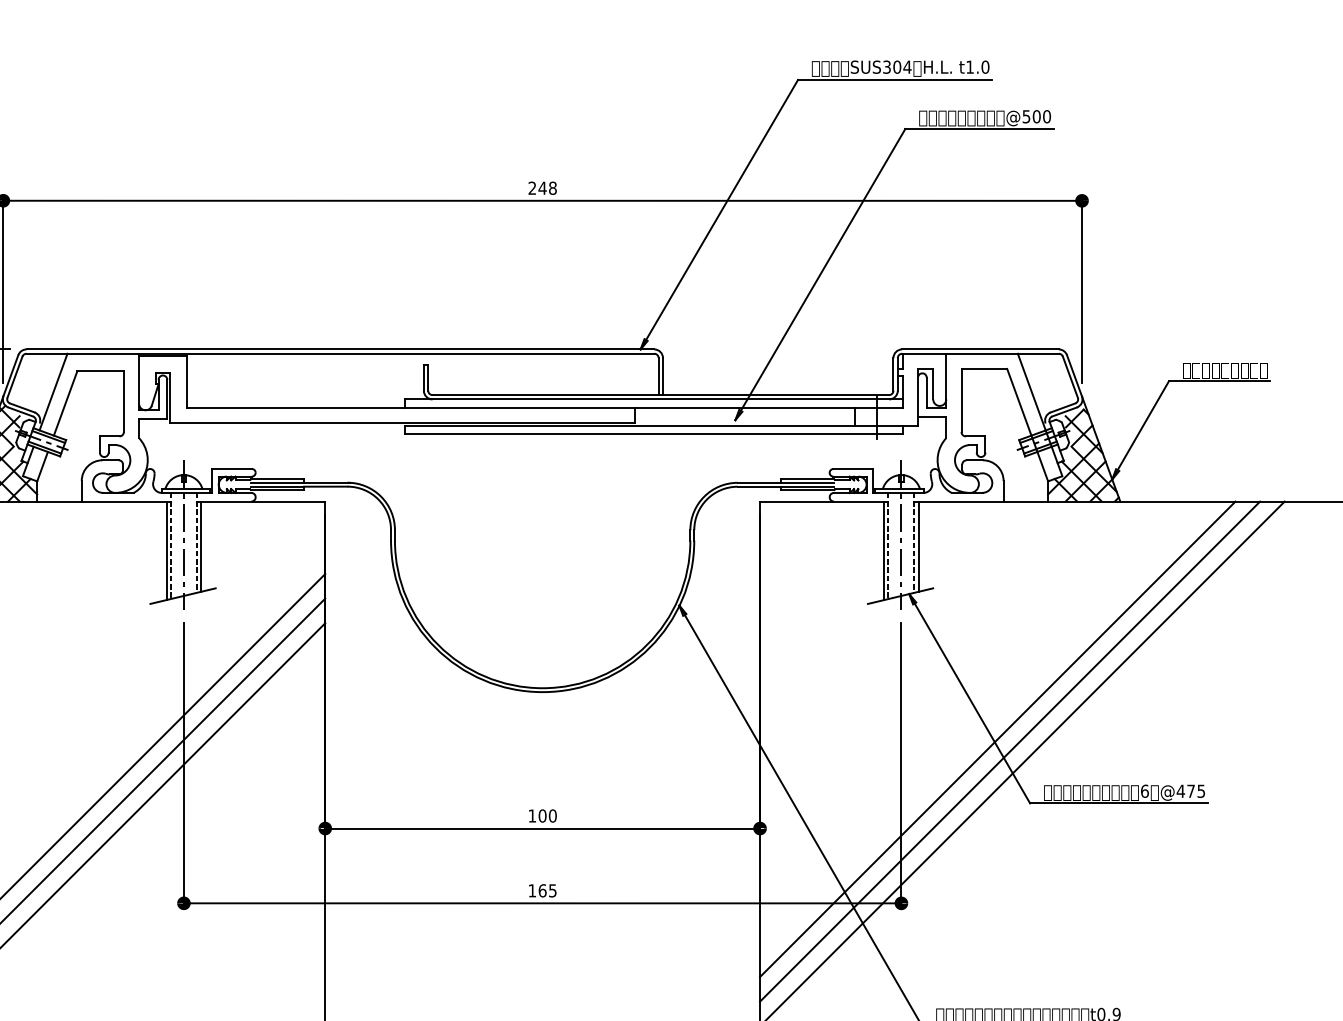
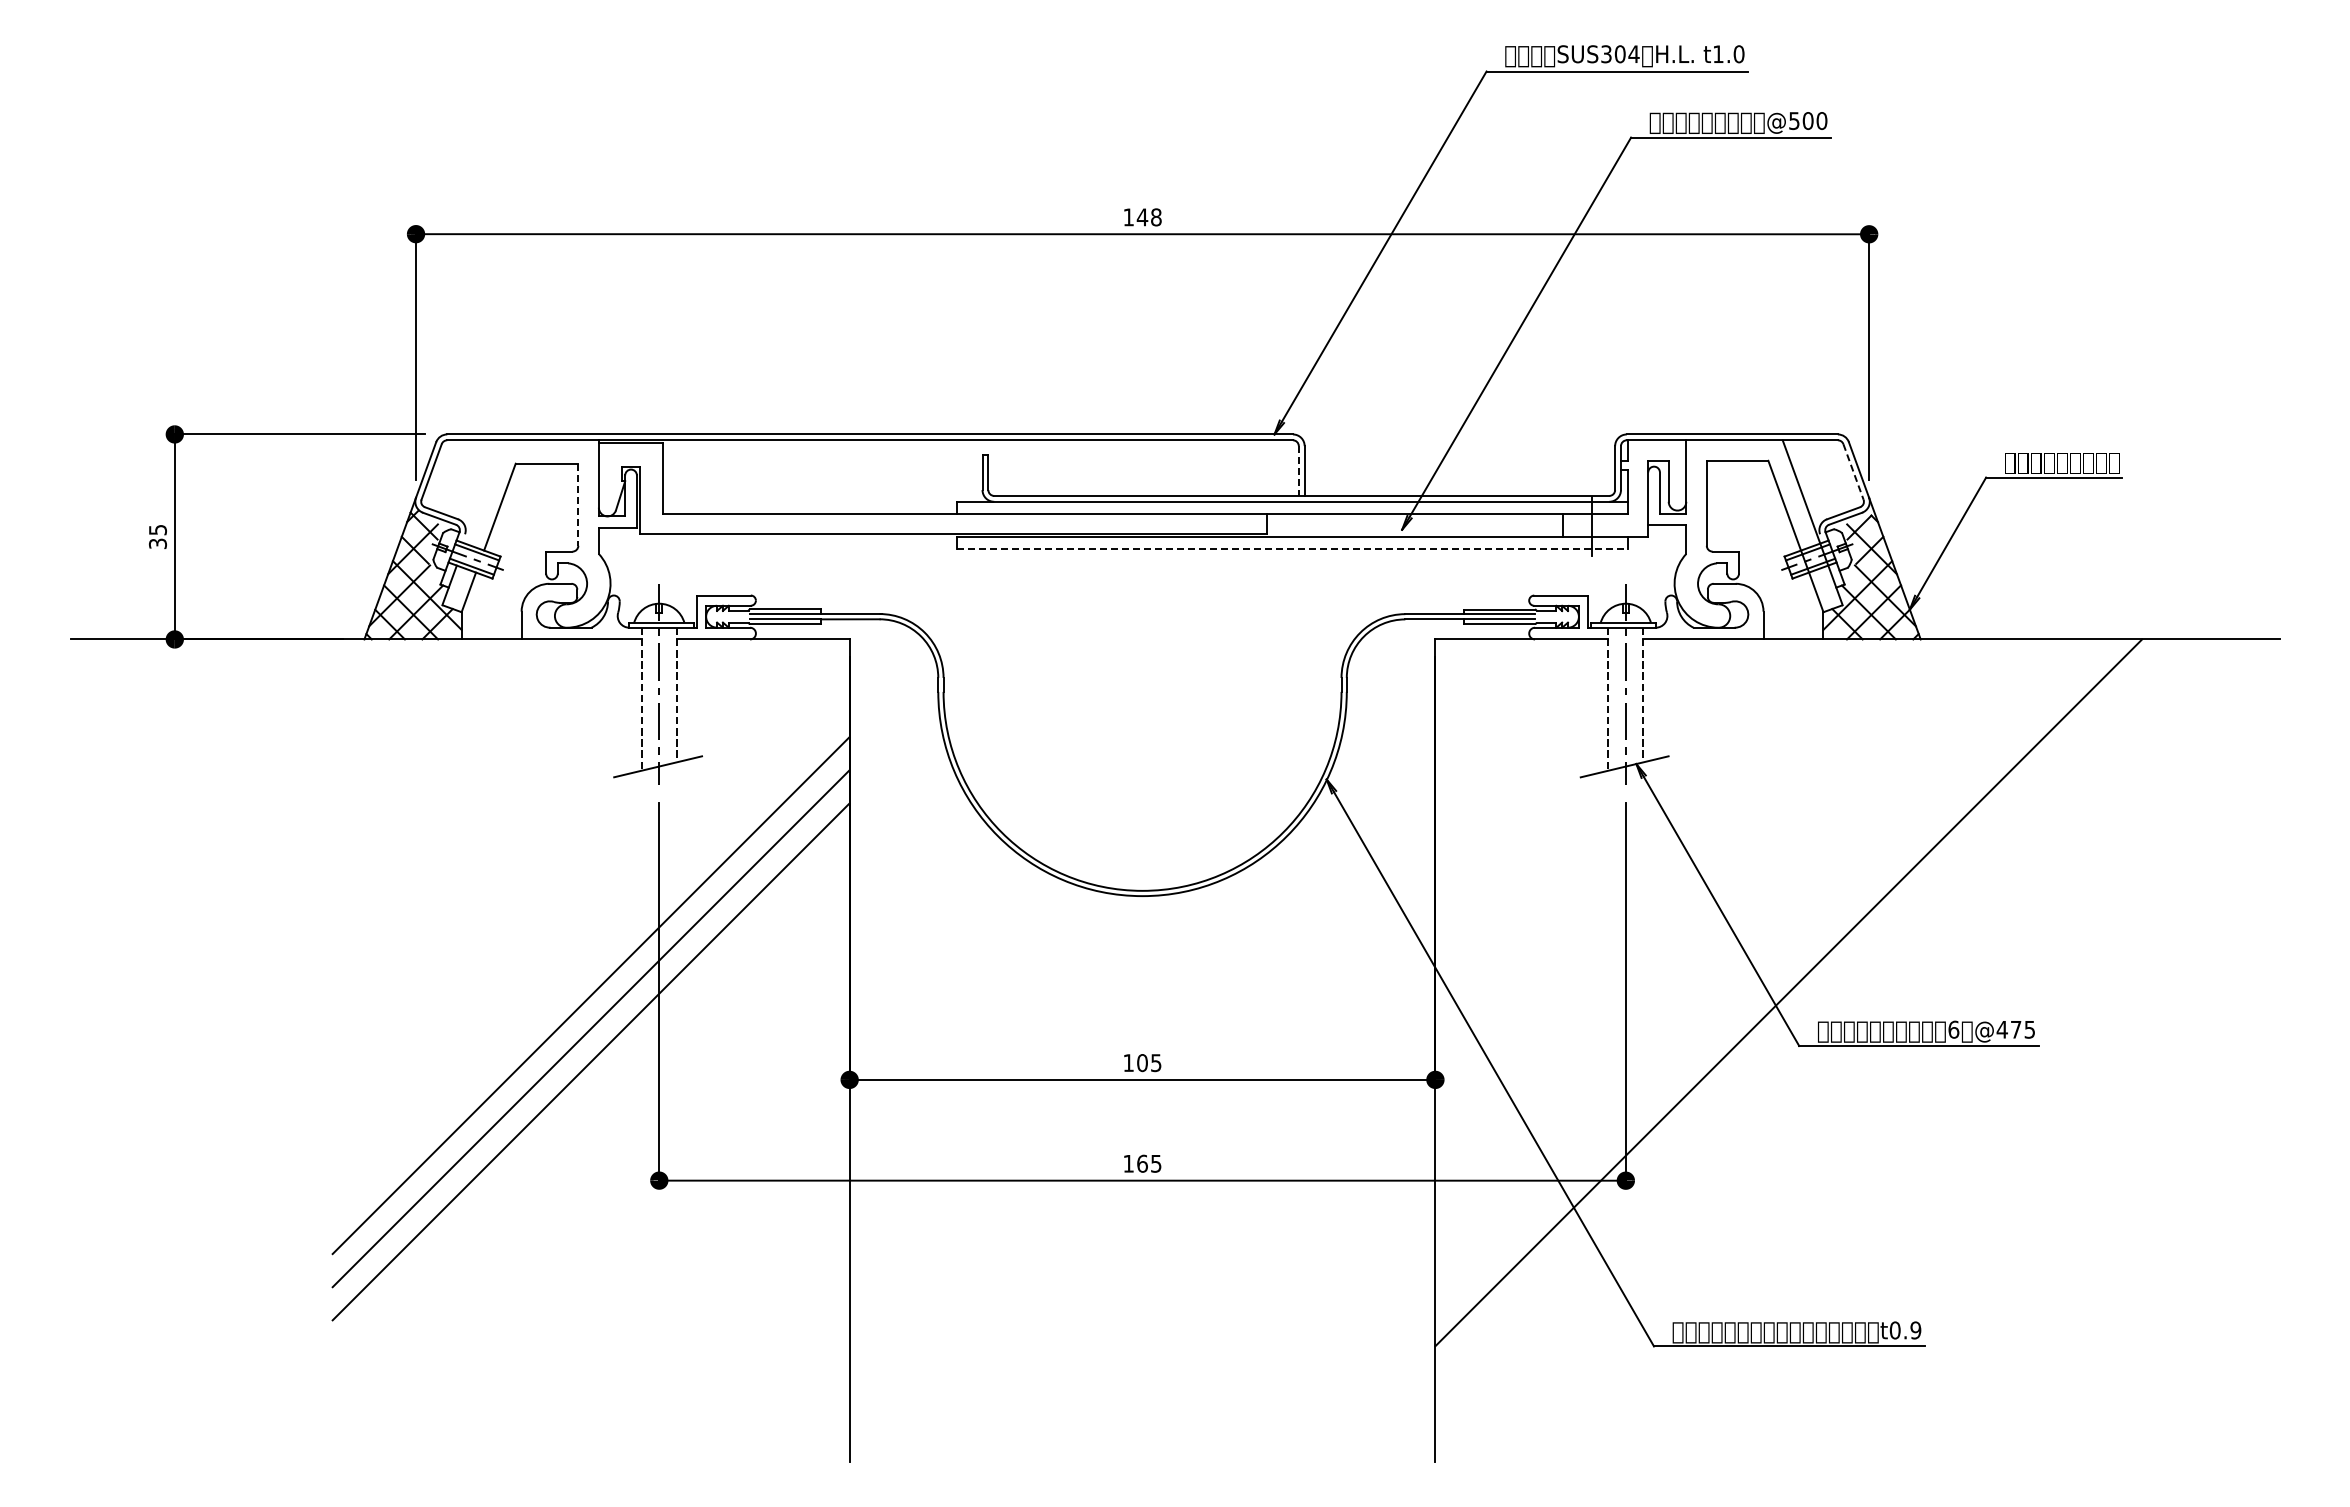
text: (532, 188) -> (1128, 217), 248 -> 148
line: (658, 376) -> (1298, 471), solid -> dashed
line: (1070, 376) -> (1853, 471), solid -> dashed
line: (53, 391) -> (483, 491), removed
line: (123, 402) -> (578, 505), solid -> dashed
line: (653, 434) -> (1292, 548), solid -> dashed
line: (201, 546) -> (682, 700), removed
line: (918, 546) -> (1649, 700), removed
line: (166, 550) -> (635, 705), removed
line: (884, 550) -> (1602, 705), removed
line: (997, 739) -> (1755, 959), removed
line: (1010, 751) -> (1772, 976), removed
text: (553, 816) -> (1156, 1063), 100 -> 105

